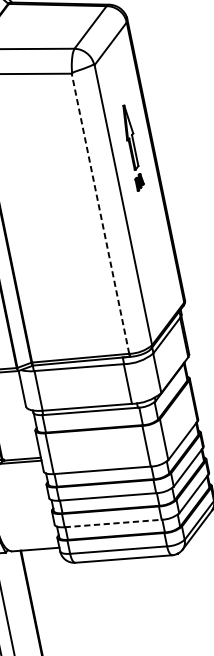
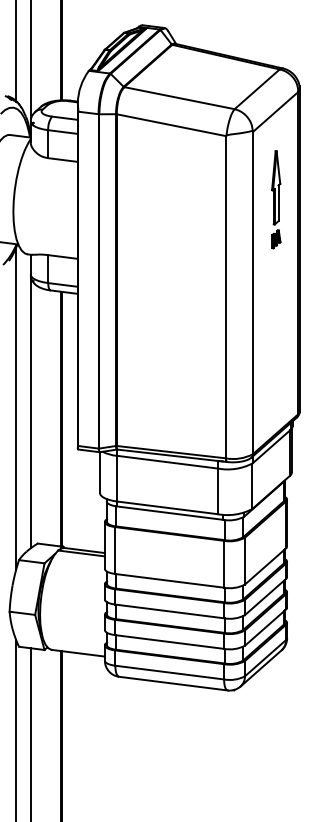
part: (132, 147) -> (276, 199), moved
line: (100, 213) -> (225, 296), dashed -> solid
line: (113, 523) -> (169, 642), dashed -> solid

